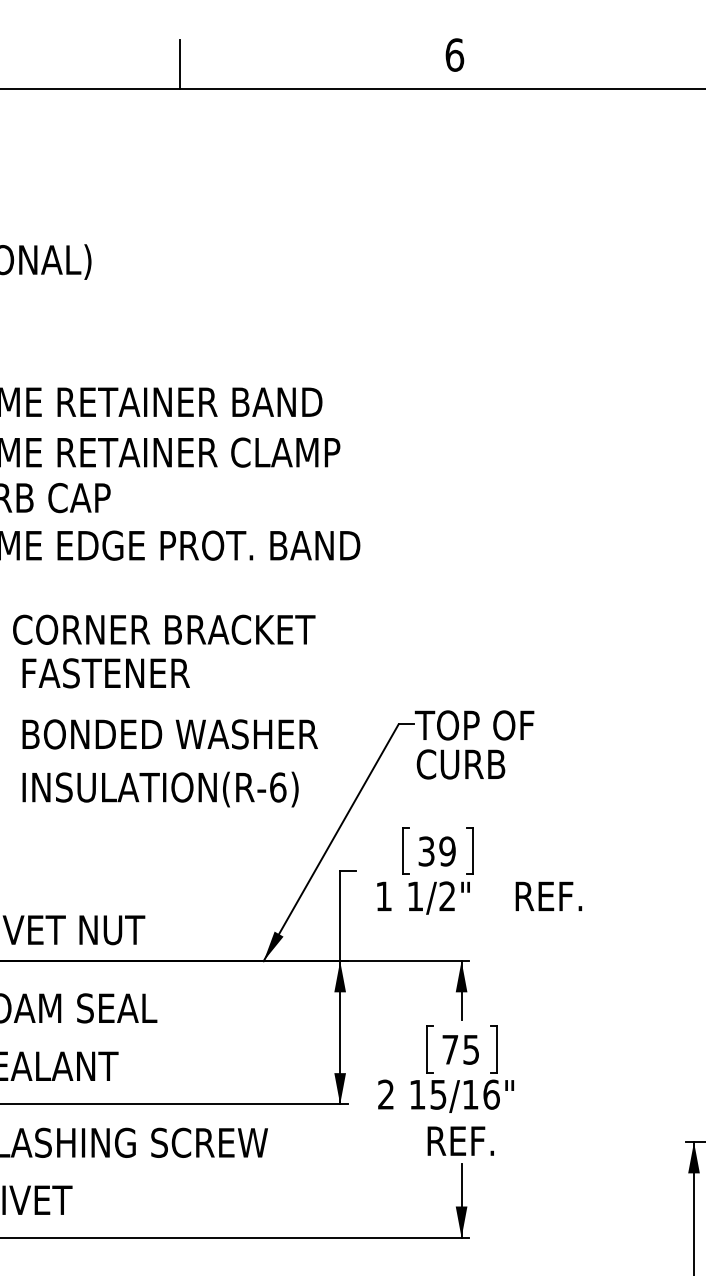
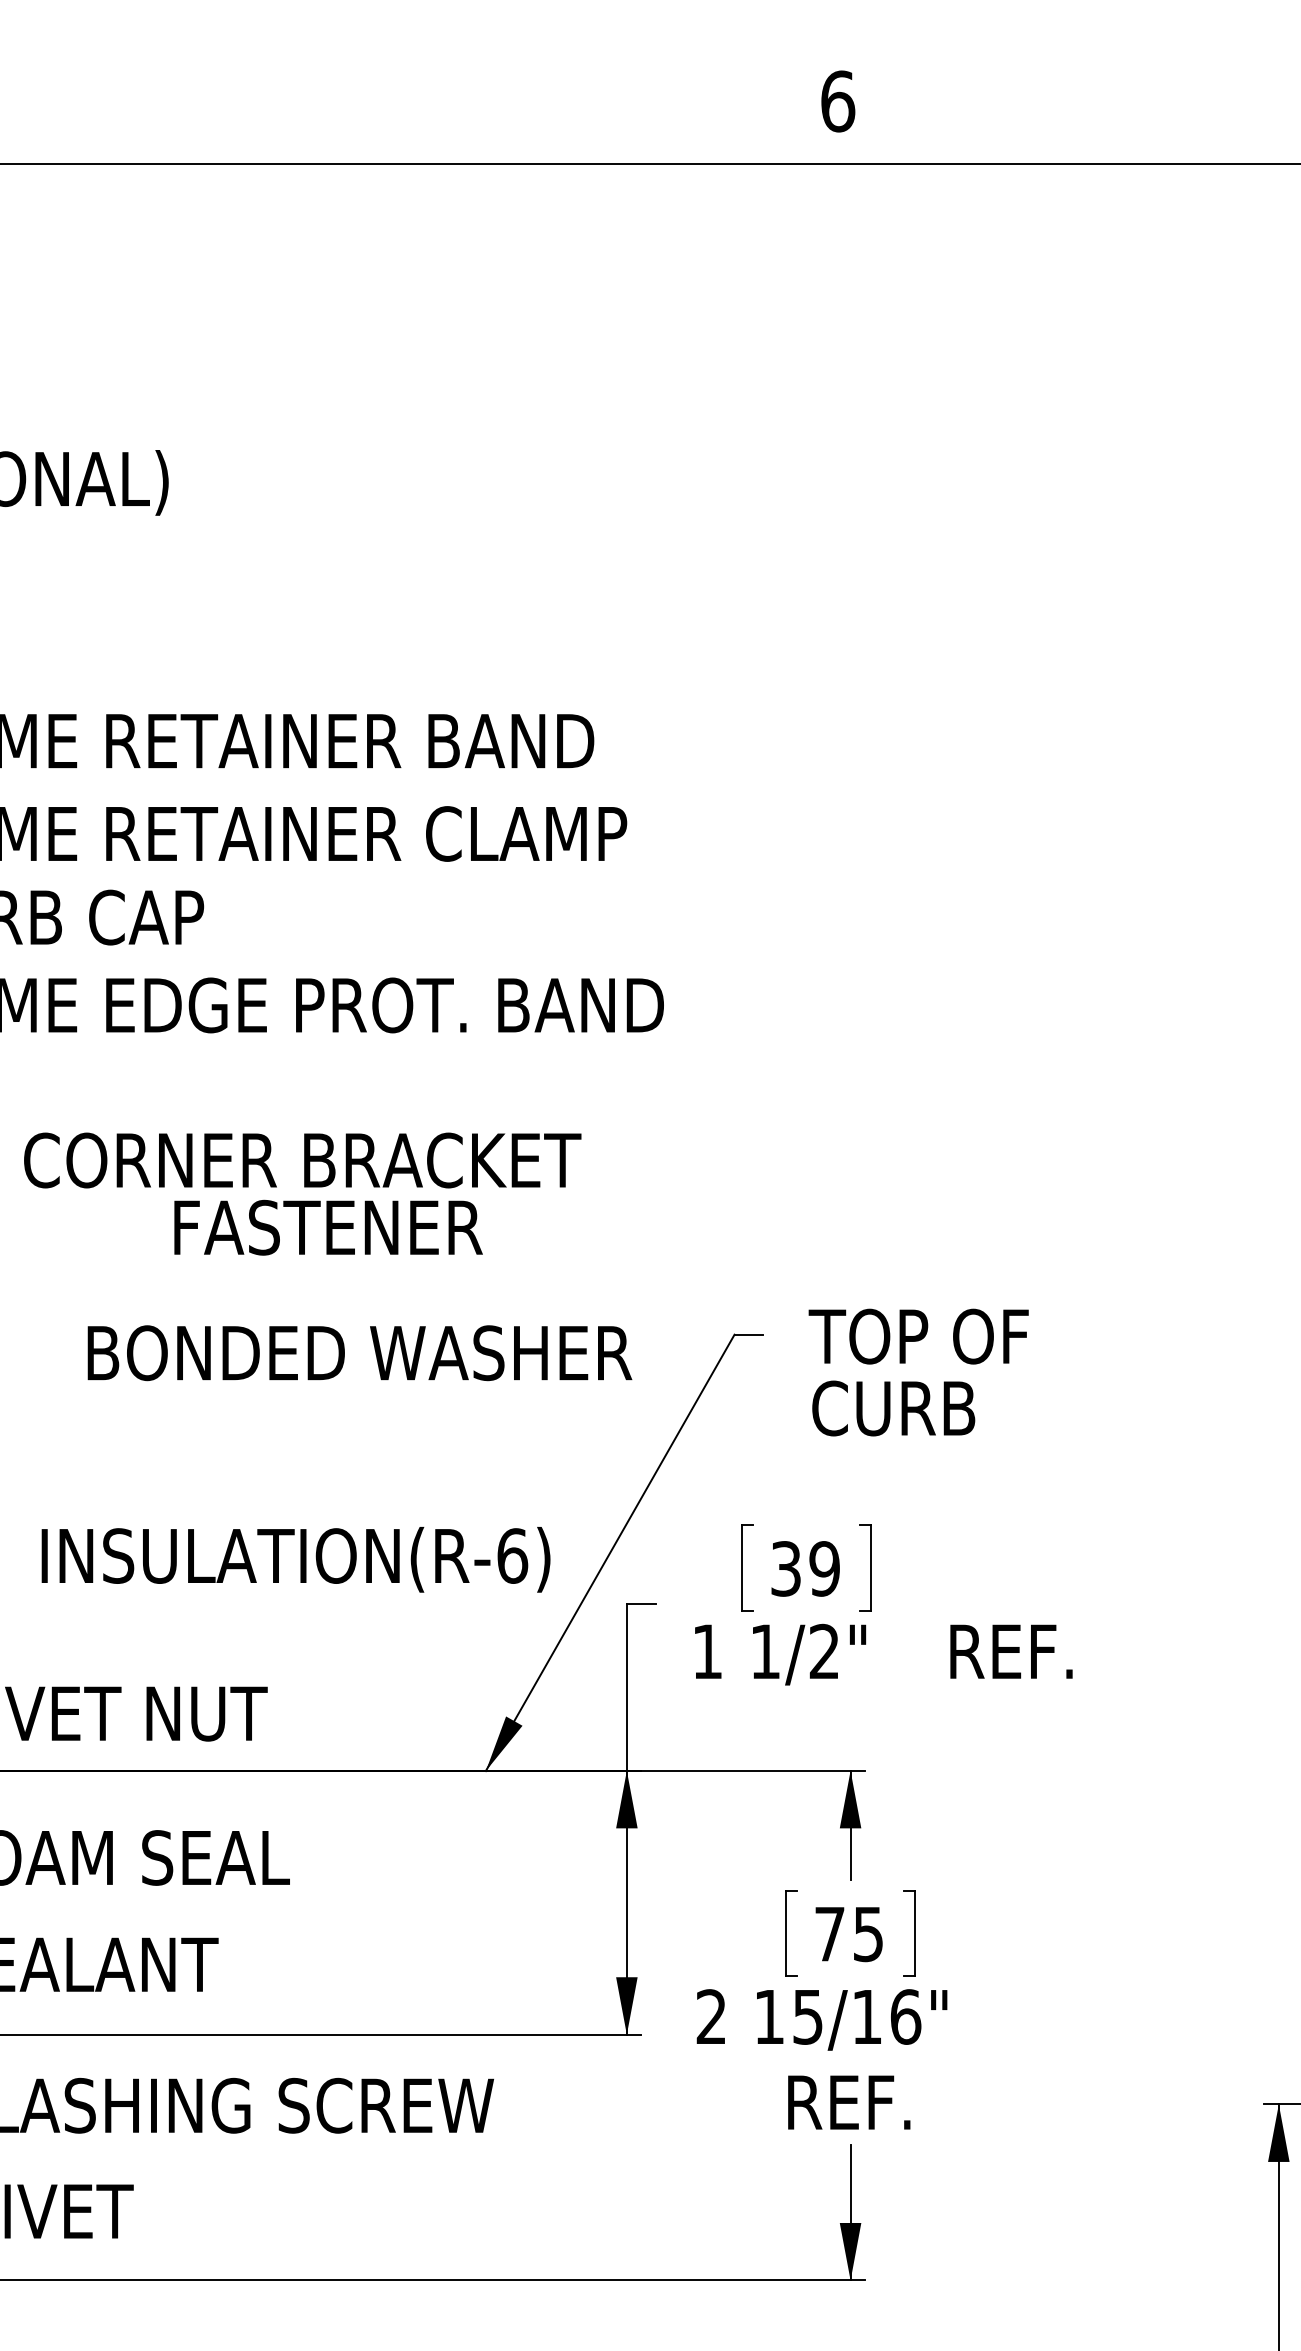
line: (179, 64) -> (330, 118), removed
text: (105, 673) -> (327, 1228), moved
text: (169, 734) -> (358, 1353), moved
text: (474, 744) -> (918, 1371), moved
text: (160, 789) -> (295, 1559), moved

